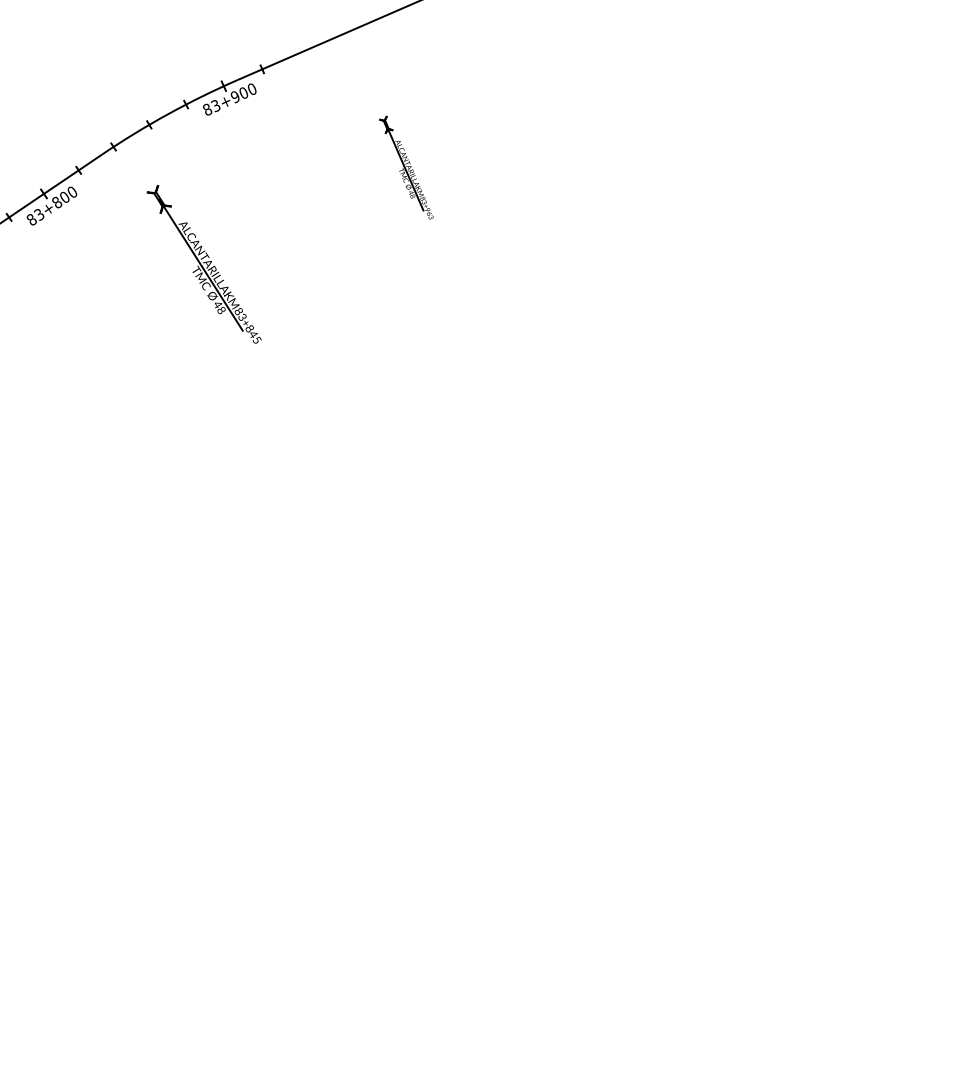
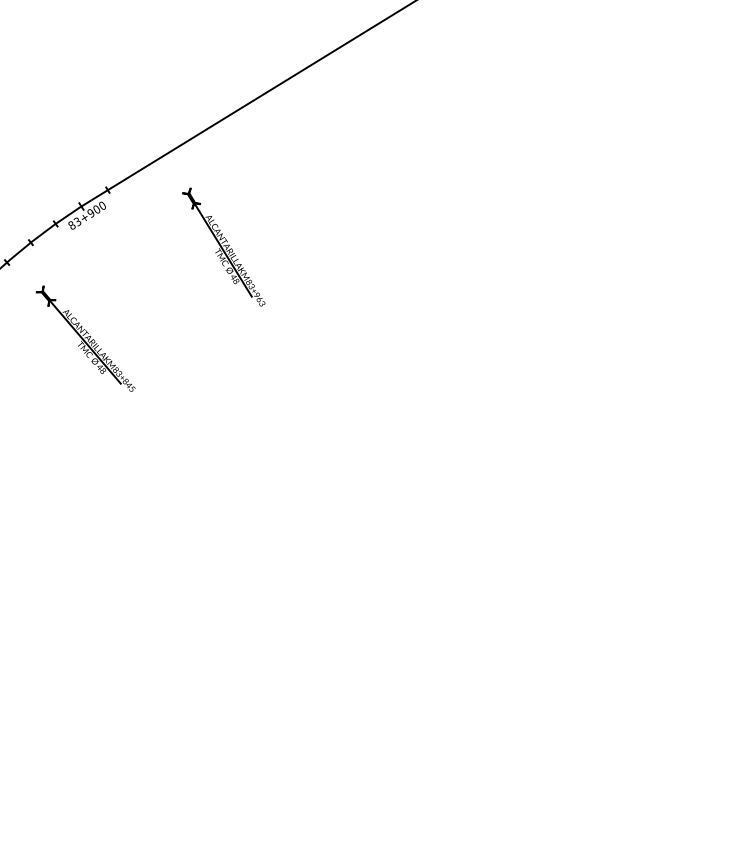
part: (406, 166) -> (223, 246), size x1.67

